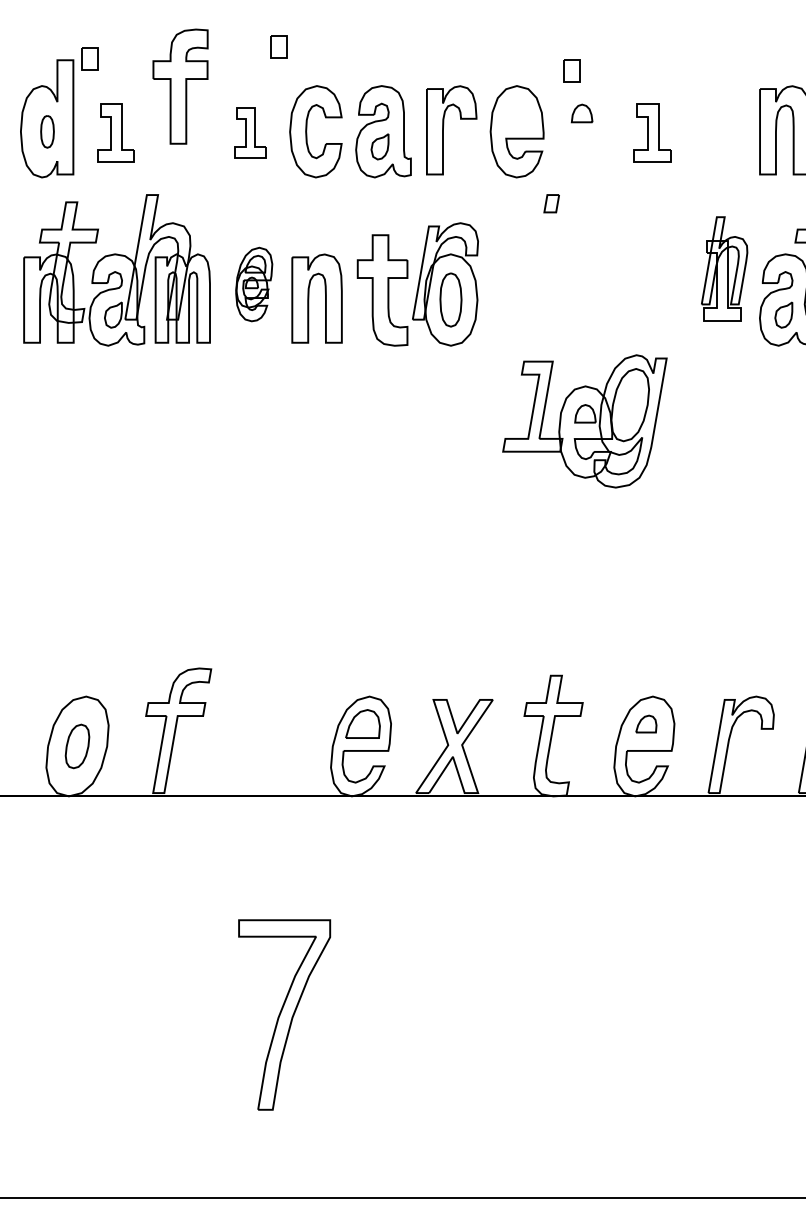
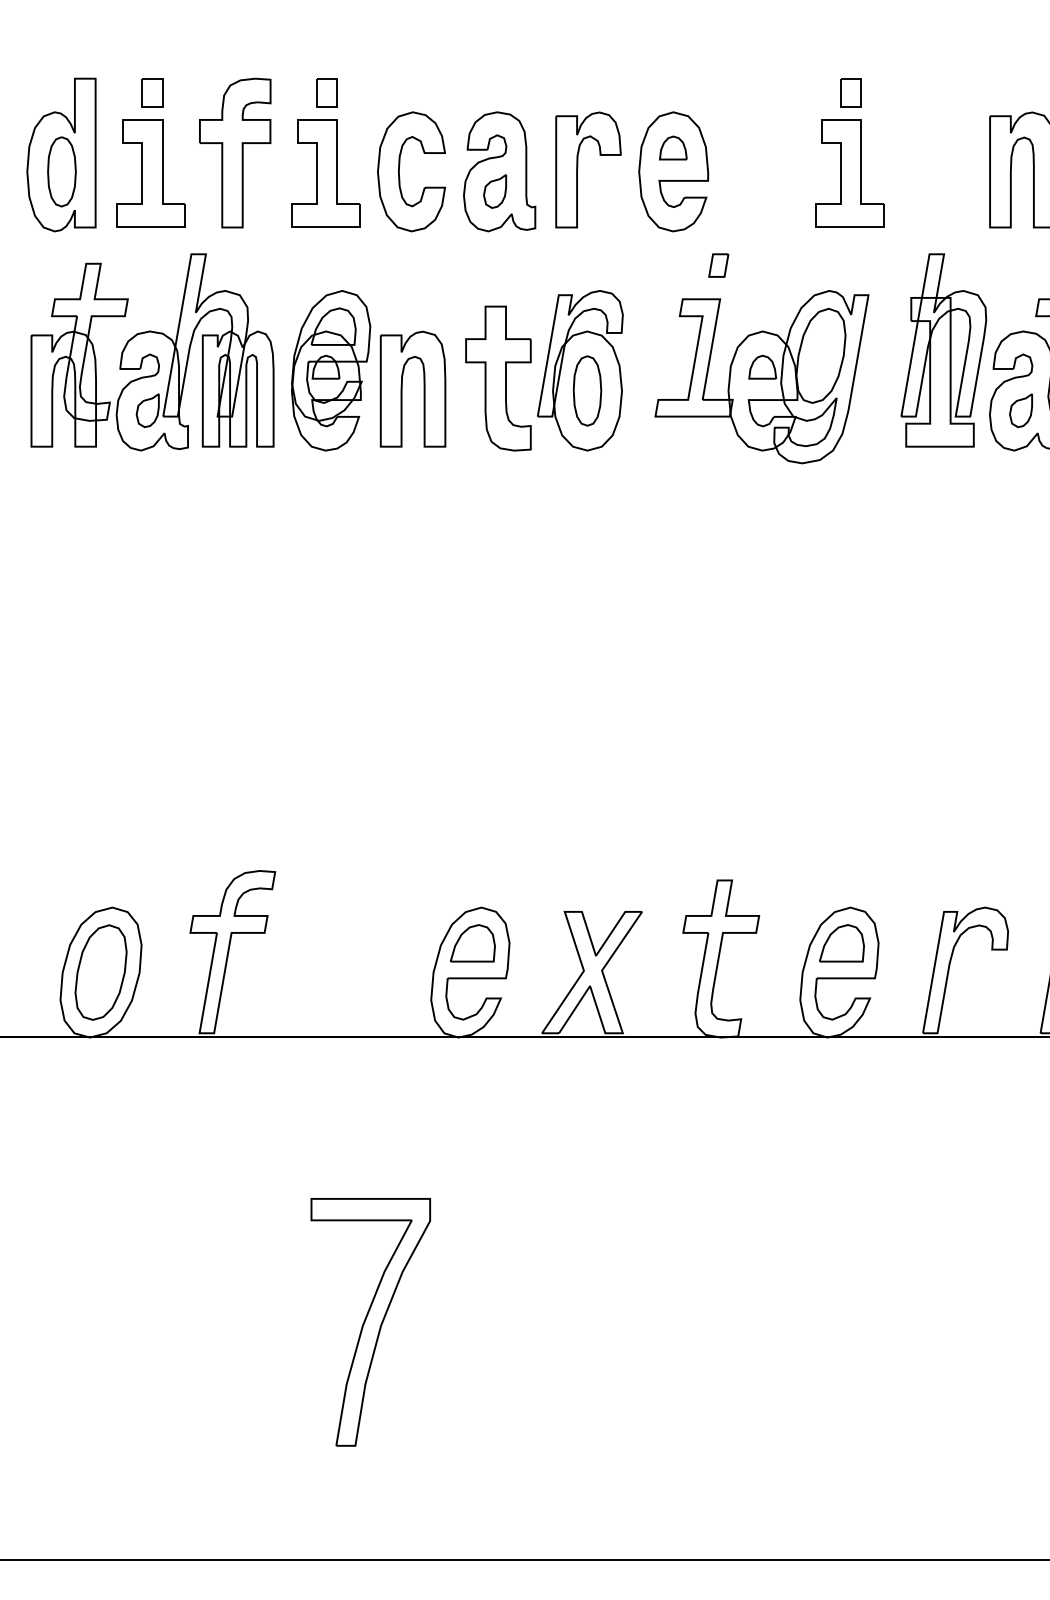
part: (278, 47) -> (326, 92), moved
part: (90, 58) -> (152, 92), moved
part: (571, 70) -> (850, 92), moved
part: (180, 86) -> (235, 152), moved
part: (582, 113) -> (673, 147), moved
part: (47, 131) -> (61, 171), size x1.67
part: (115, 133) -> (150, 173), size x1.43
part: (249, 133) -> (325, 173), size x1.67
part: (652, 133) -> (849, 173), size x1.43
part: (724, 268) -> (943, 350), size x1.43
part: (254, 284) -> (331, 370), size x1.67
part: (584, 421) -> (761, 377), moved
part: (645, 724) -> (841, 943), size x1.67
part: (77, 746) -> (100, 972), size x1.67

